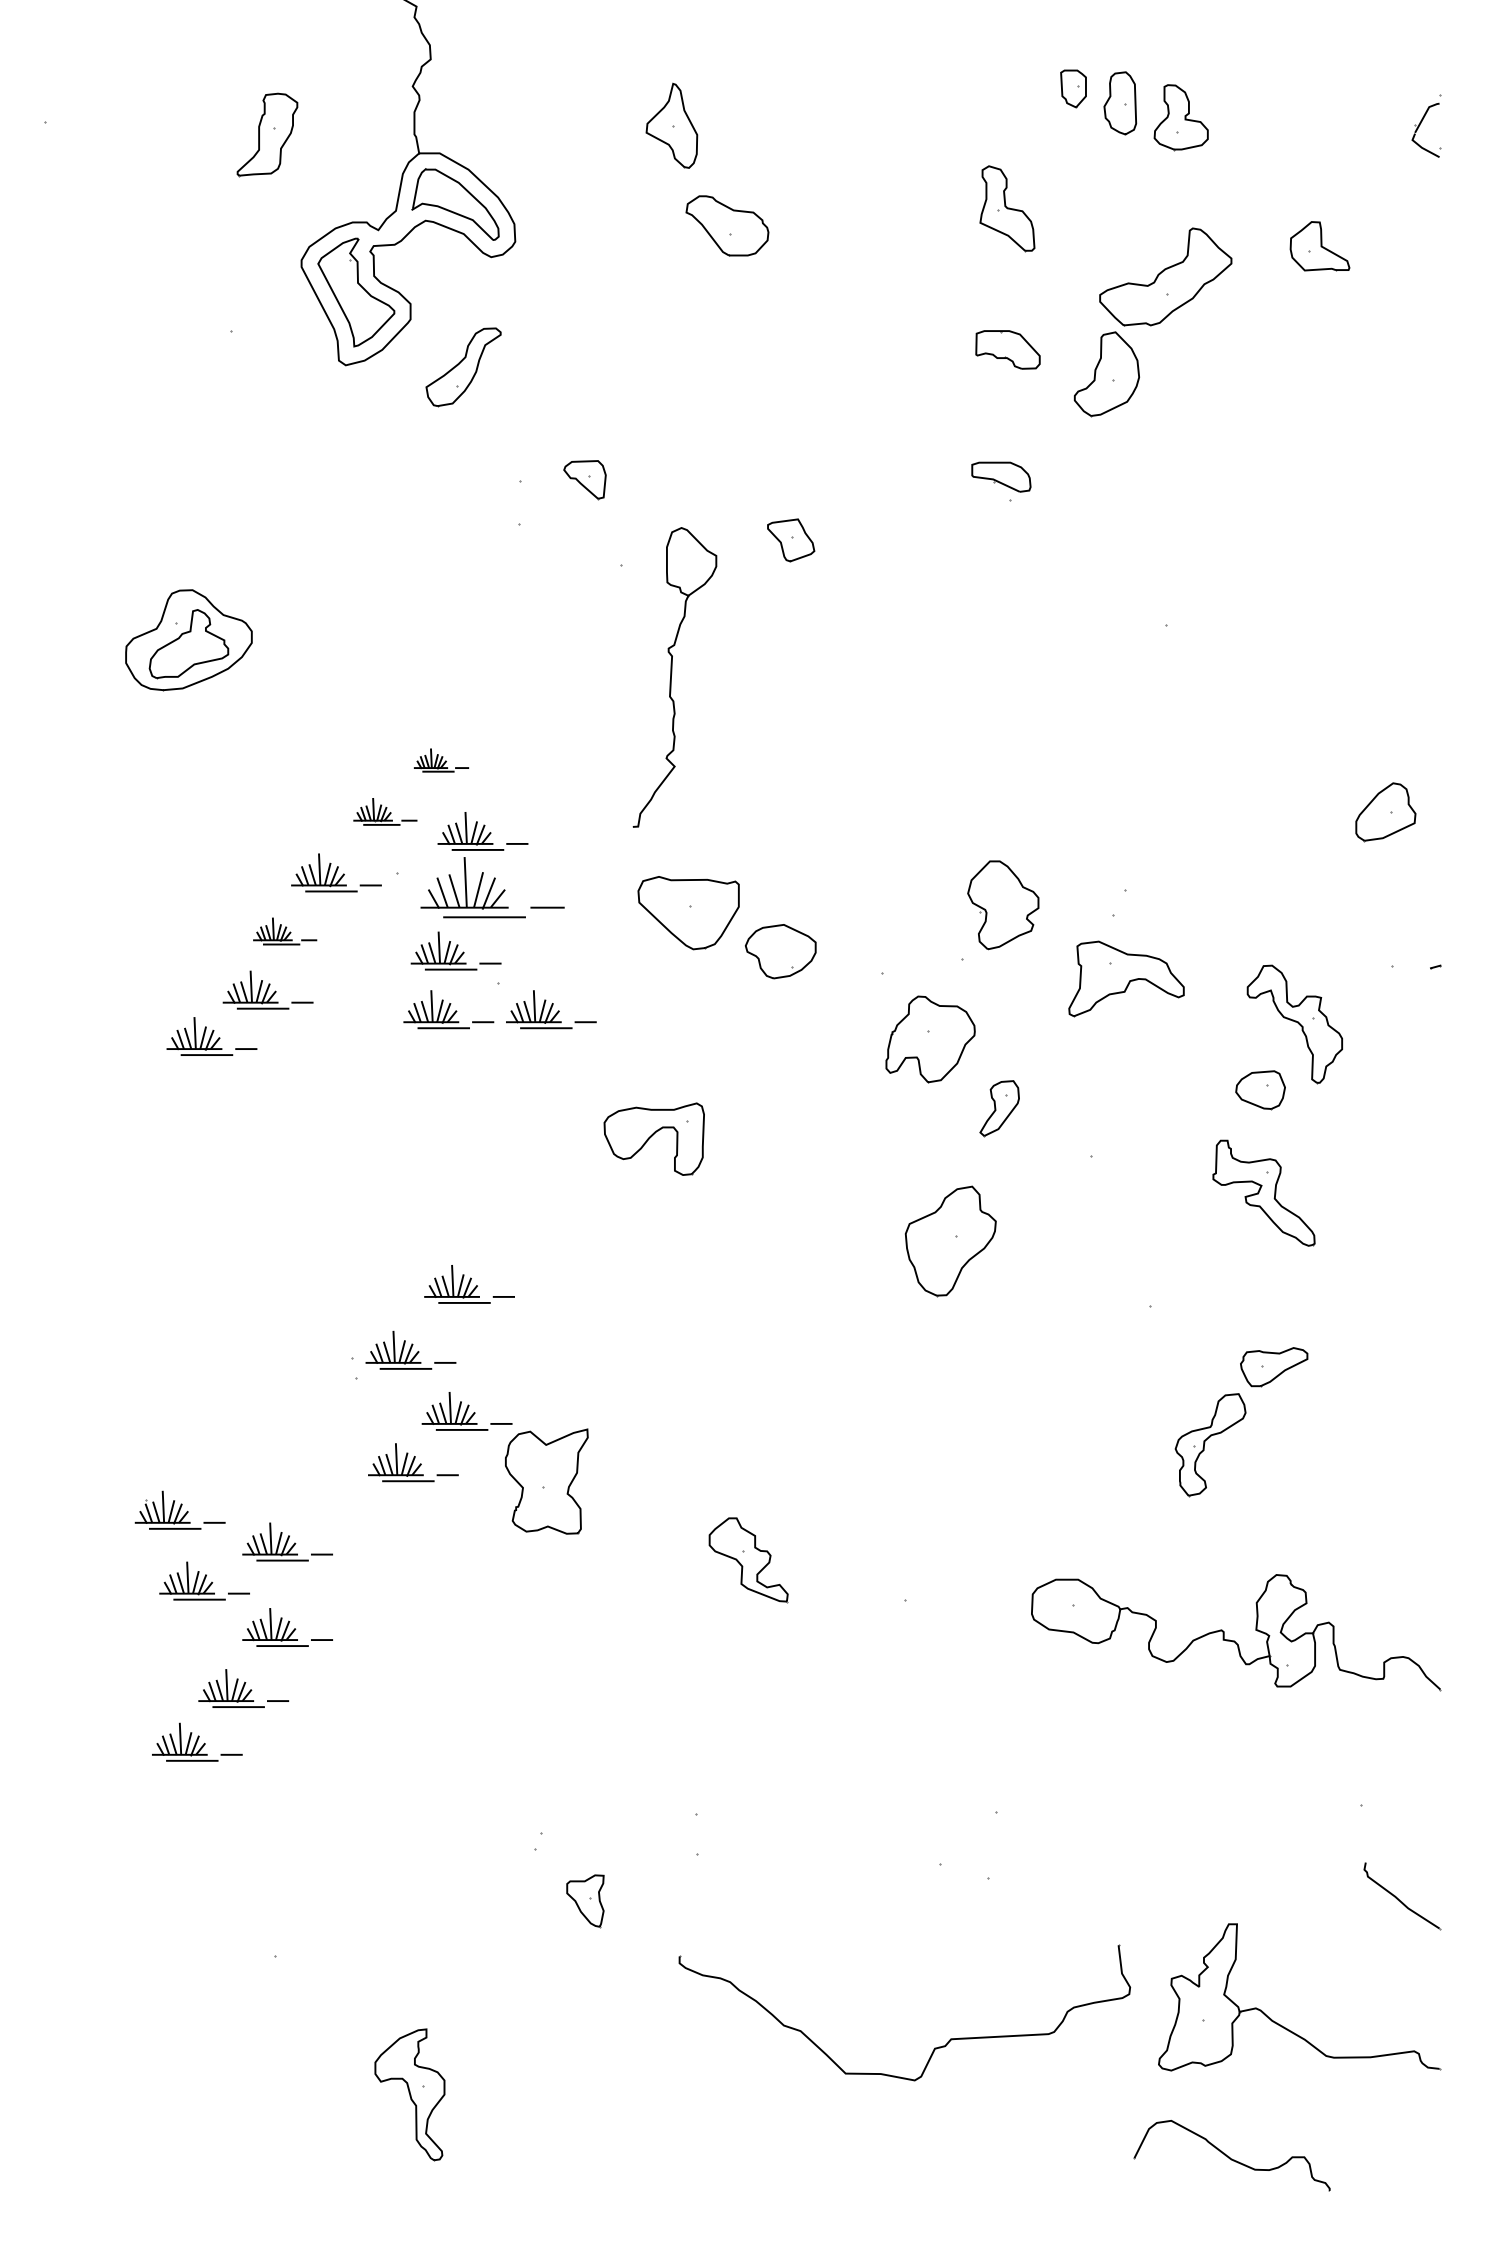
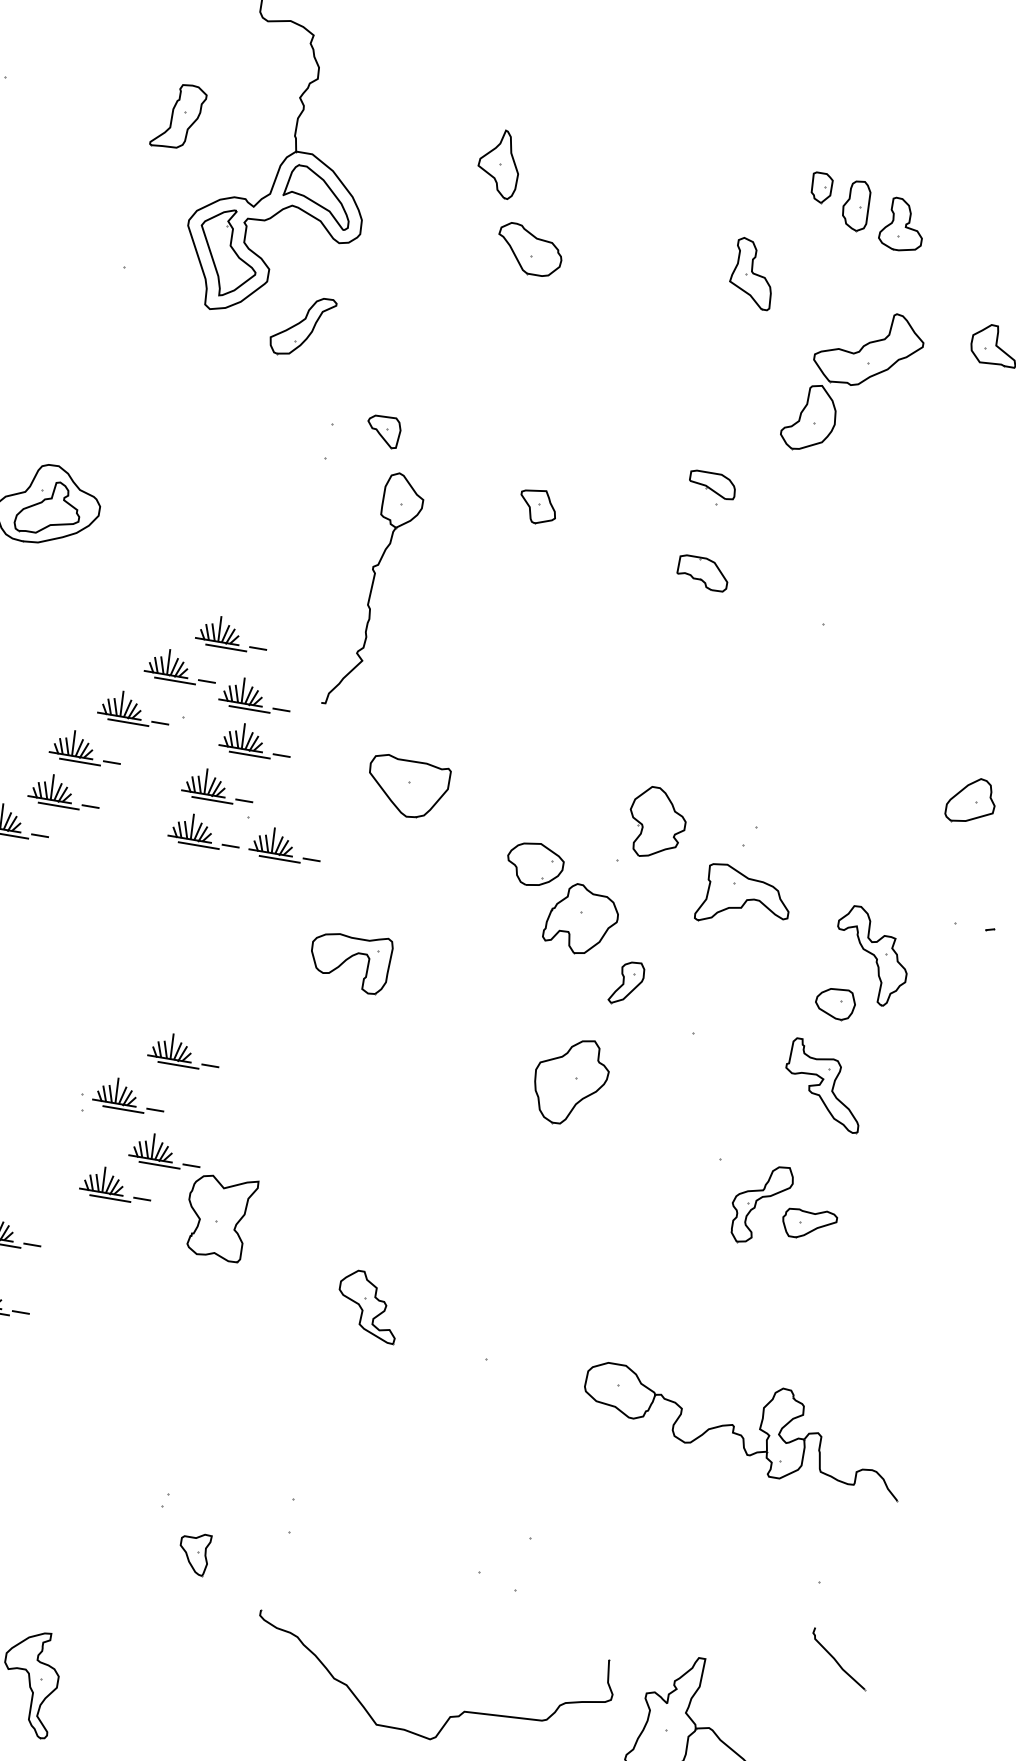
part: (1007, 349) -> (702, 572), moved
part: (674, 677) -> (374, 590), moved
part: (441, 760) -> (232, 633), size x1.67
part: (385, 811) -> (181, 666), size x1.43
part: (492, 887) -> (256, 741), size x0.62
part: (284, 931) -> (85, 748), size x1.43
part: (780, 951) -> (534, 864), moved
part: (1210, 1445) -> (760, 1204), moved

